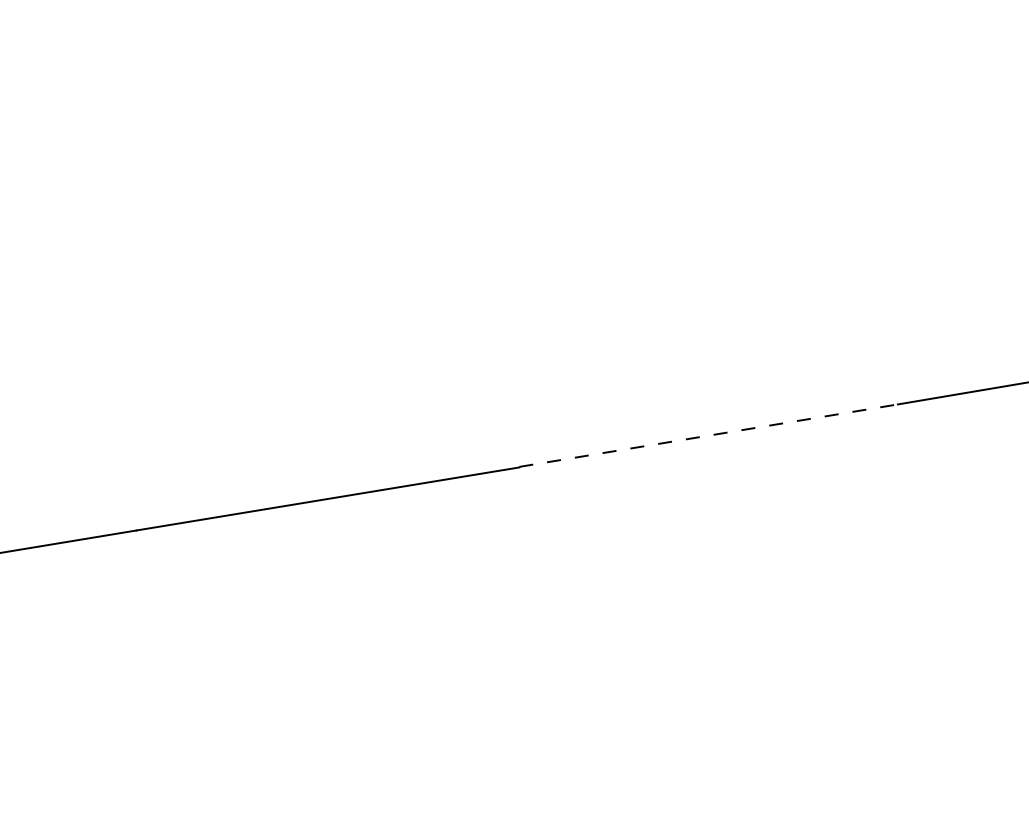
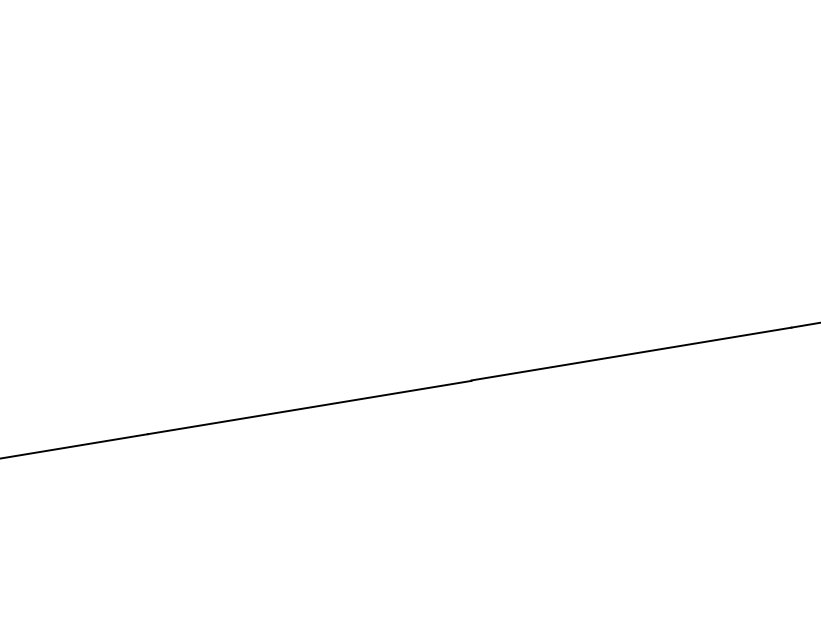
line: (708, 435) -> (631, 353), dashed -> solid

